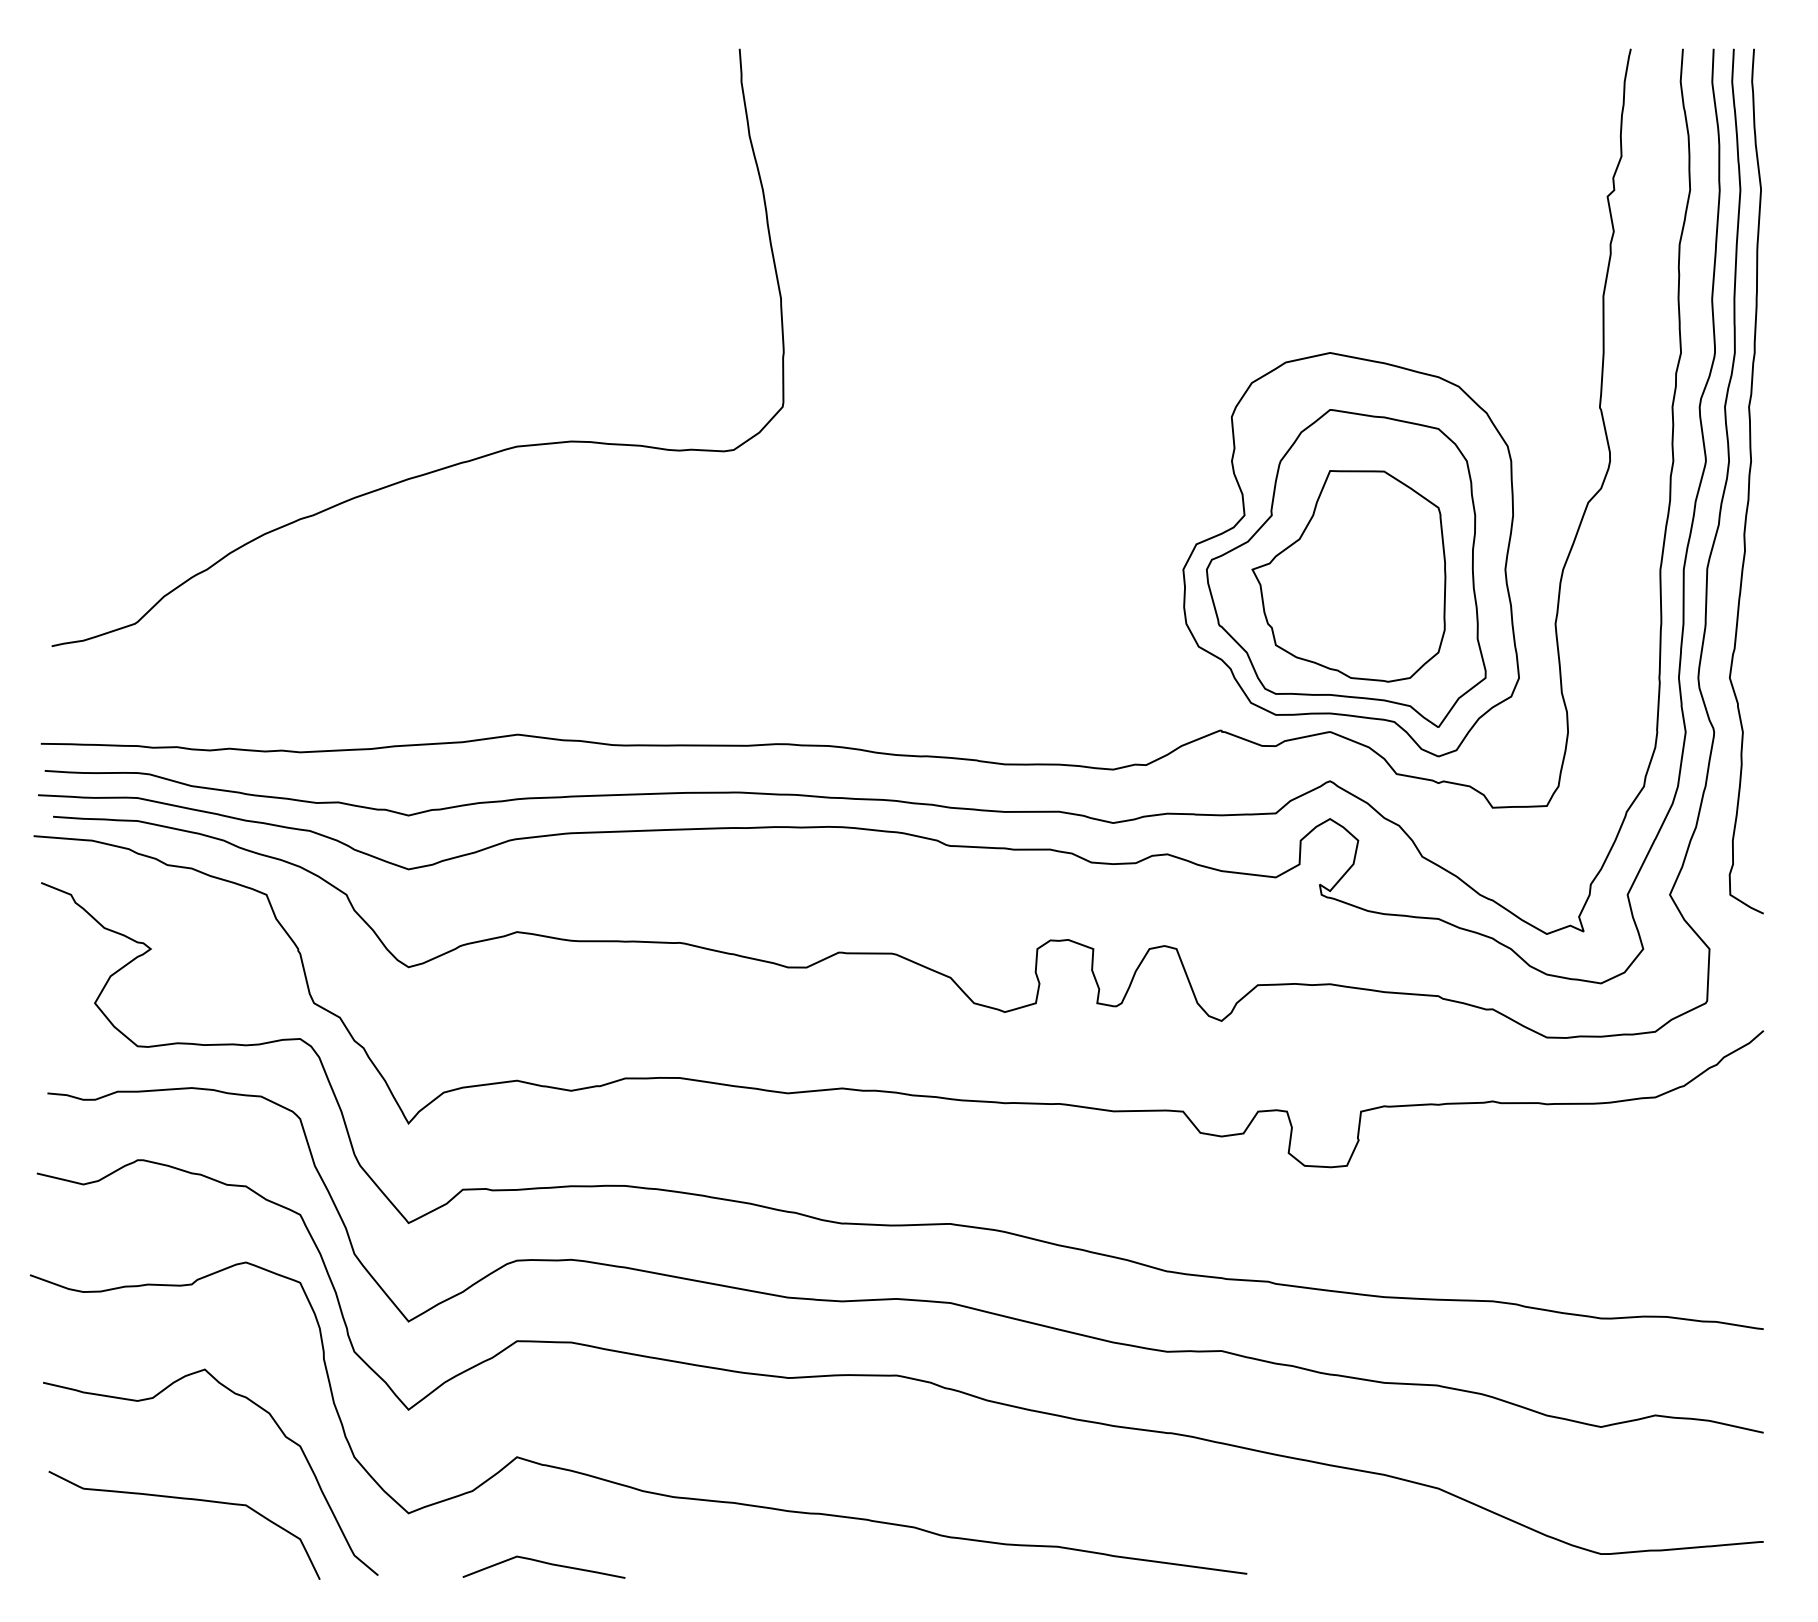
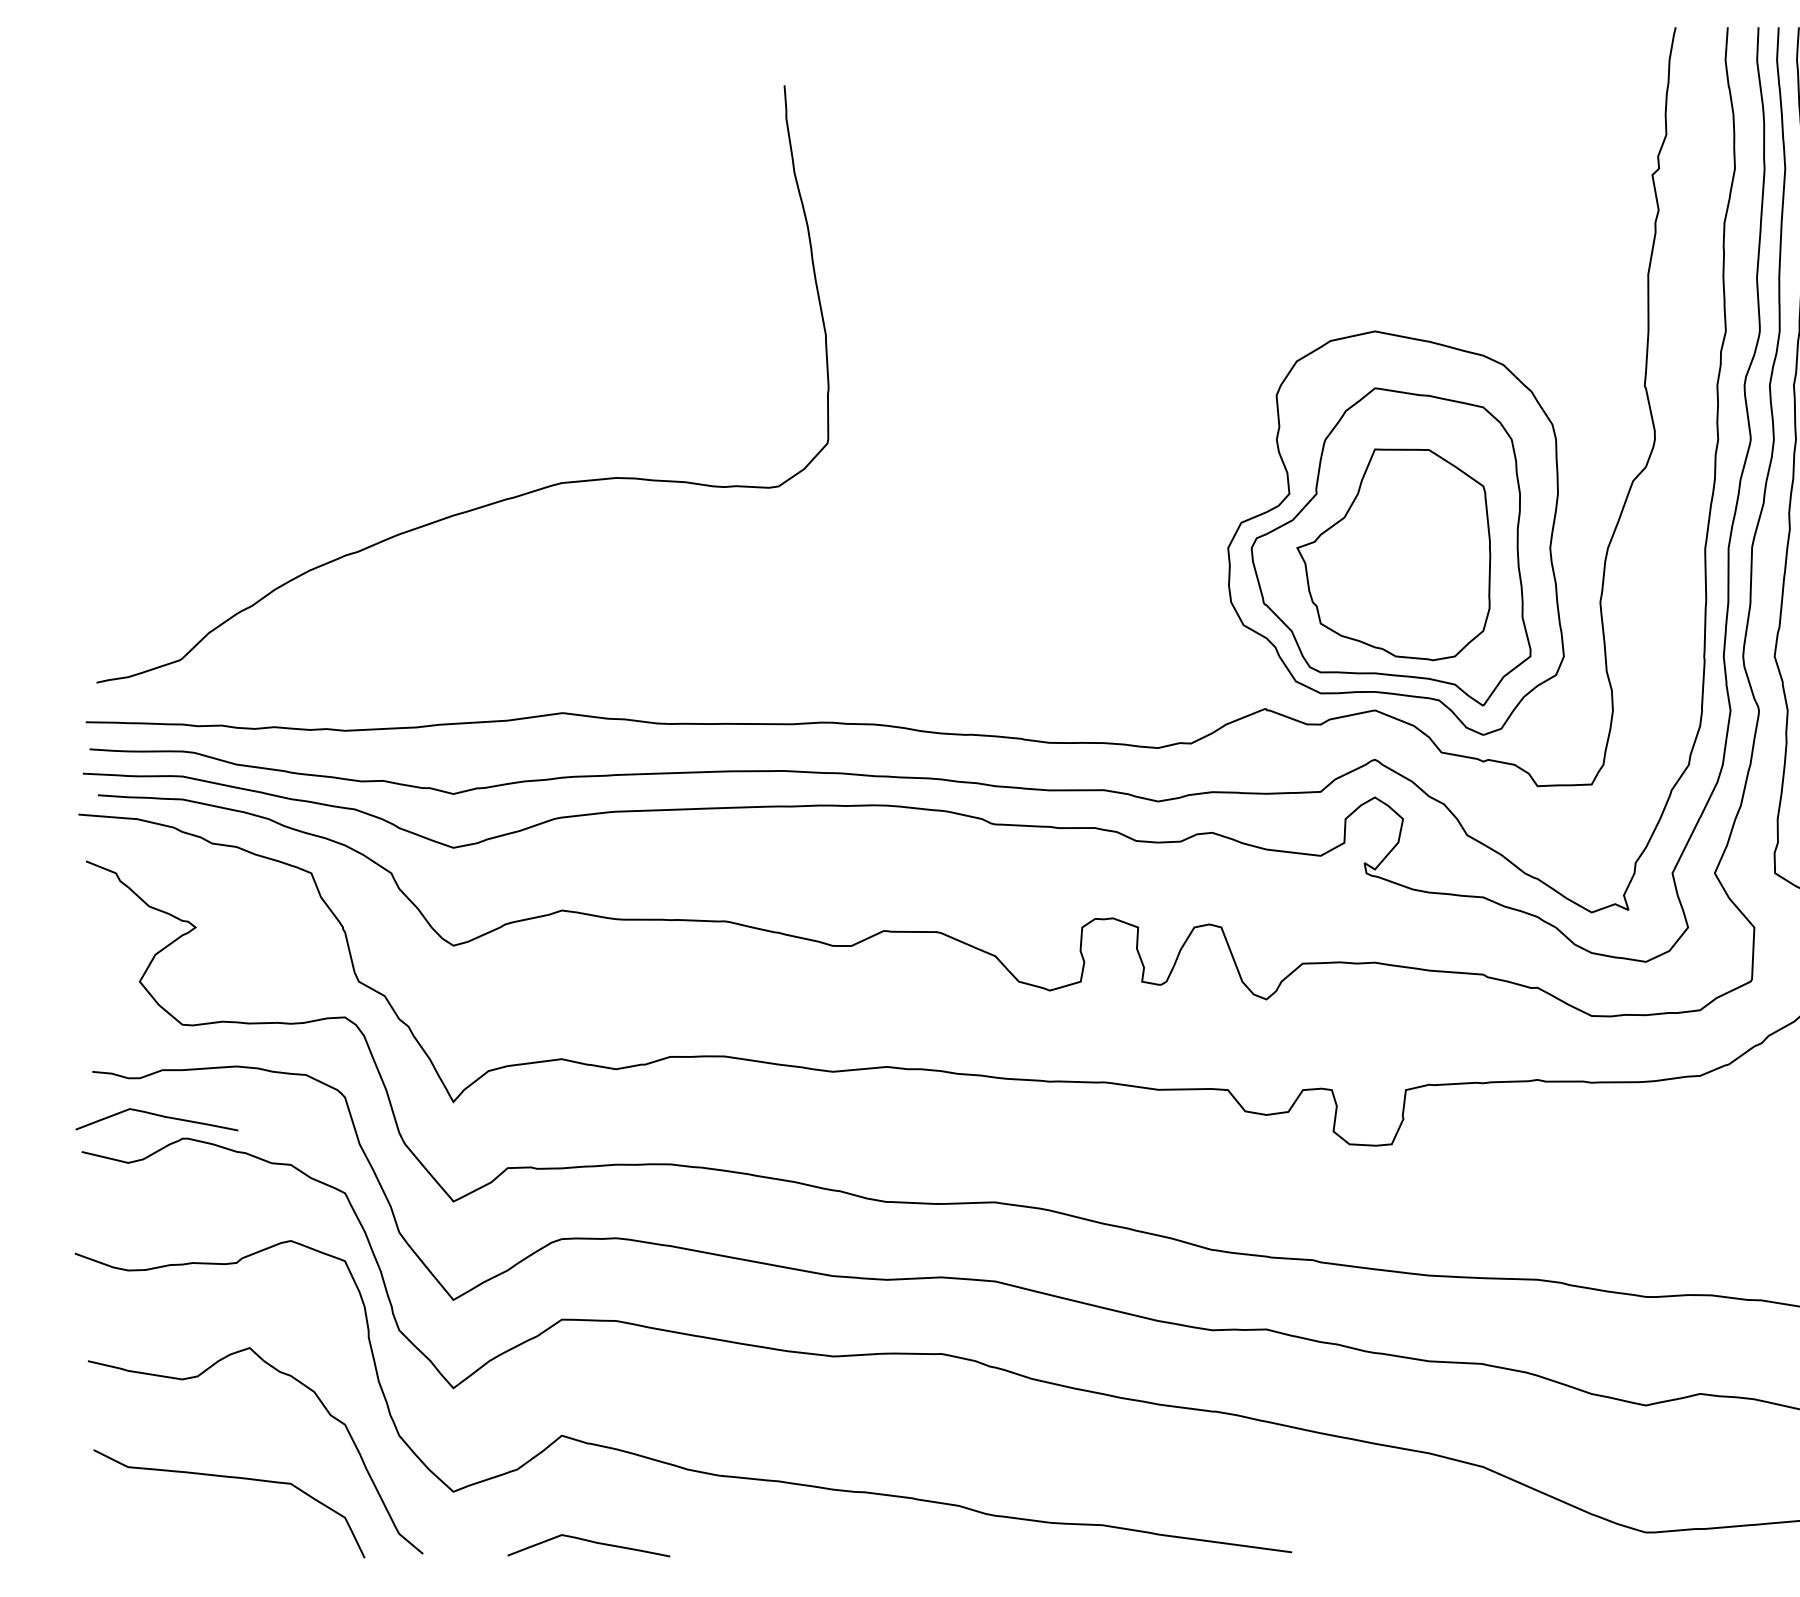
curve: (455, 463) -> (500, 499), moved
curve: (111, 1137) -> (156, 1115), added

